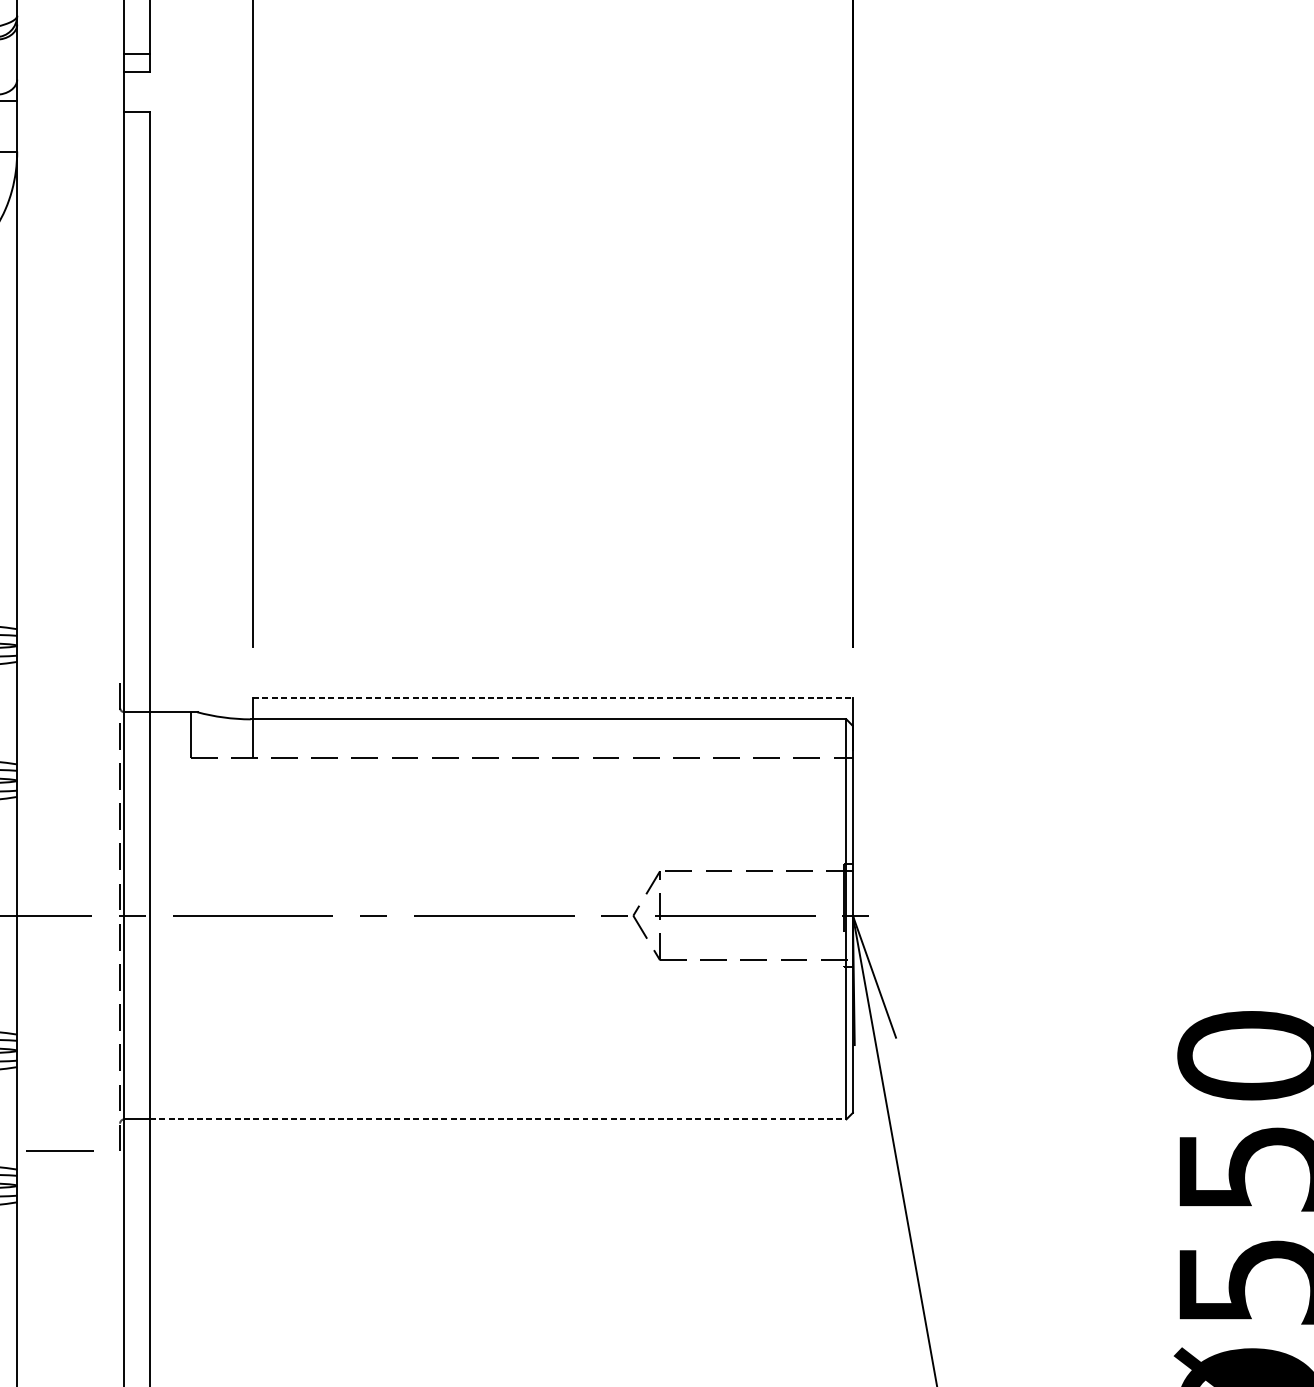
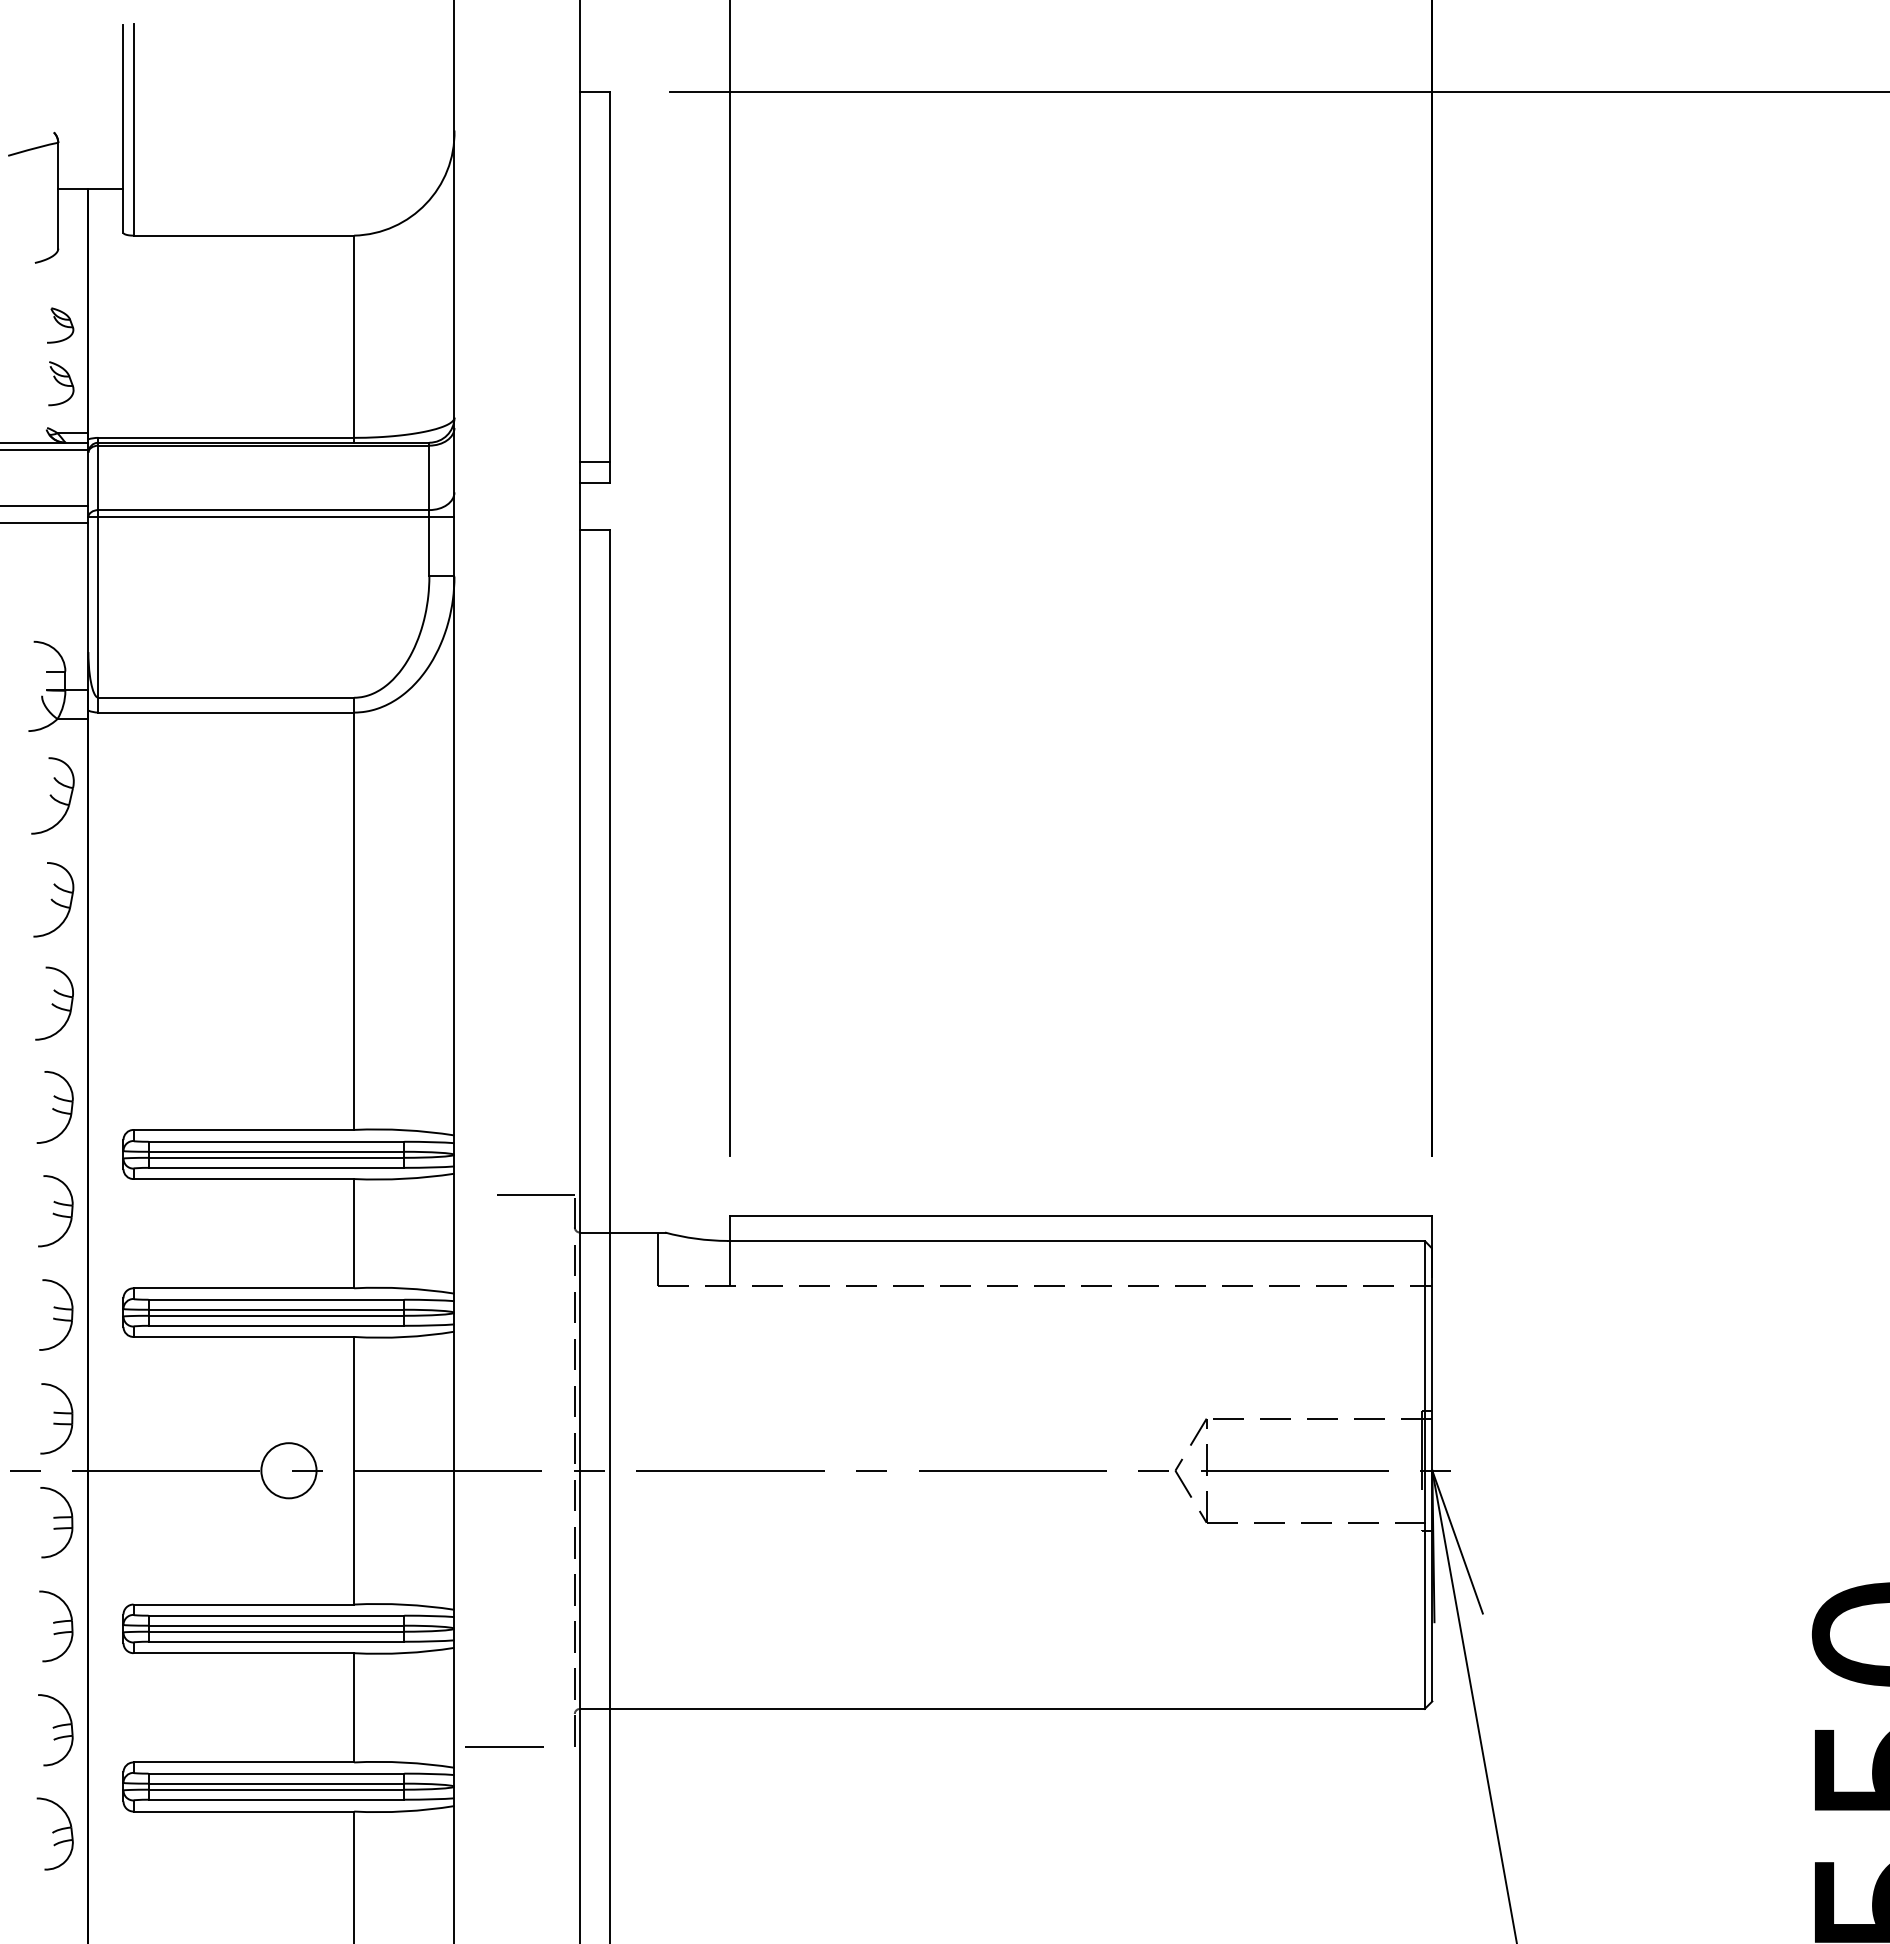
line: (86, 679) -> (535, 1194), added
line: (553, 697) -> (1081, 1215), dashed -> solid
line: (498, 1118) -> (1017, 1708), dashed -> solid

